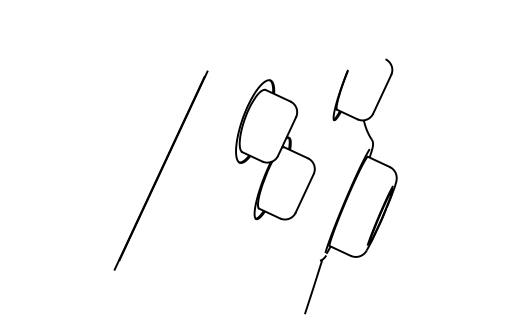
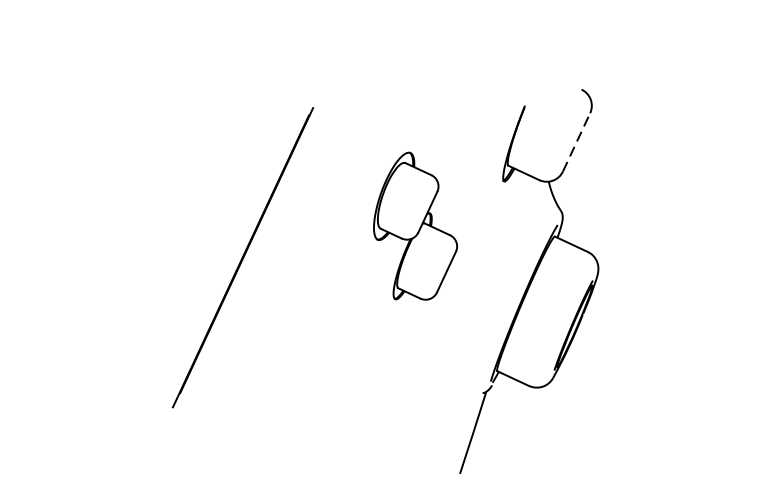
line: (382, 93) -> (576, 141), solid -> dashed
part: (275, 149) -> (415, 225), size x0.7

